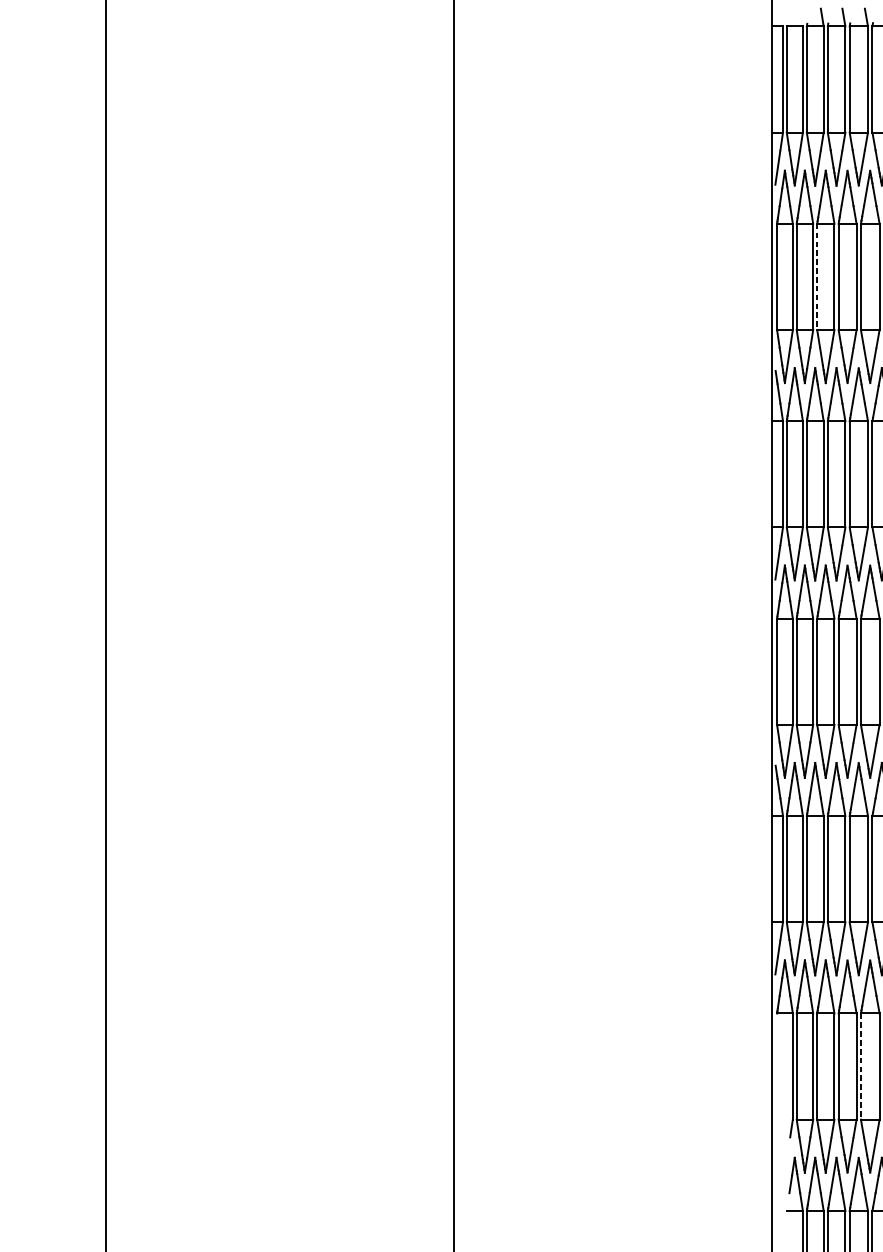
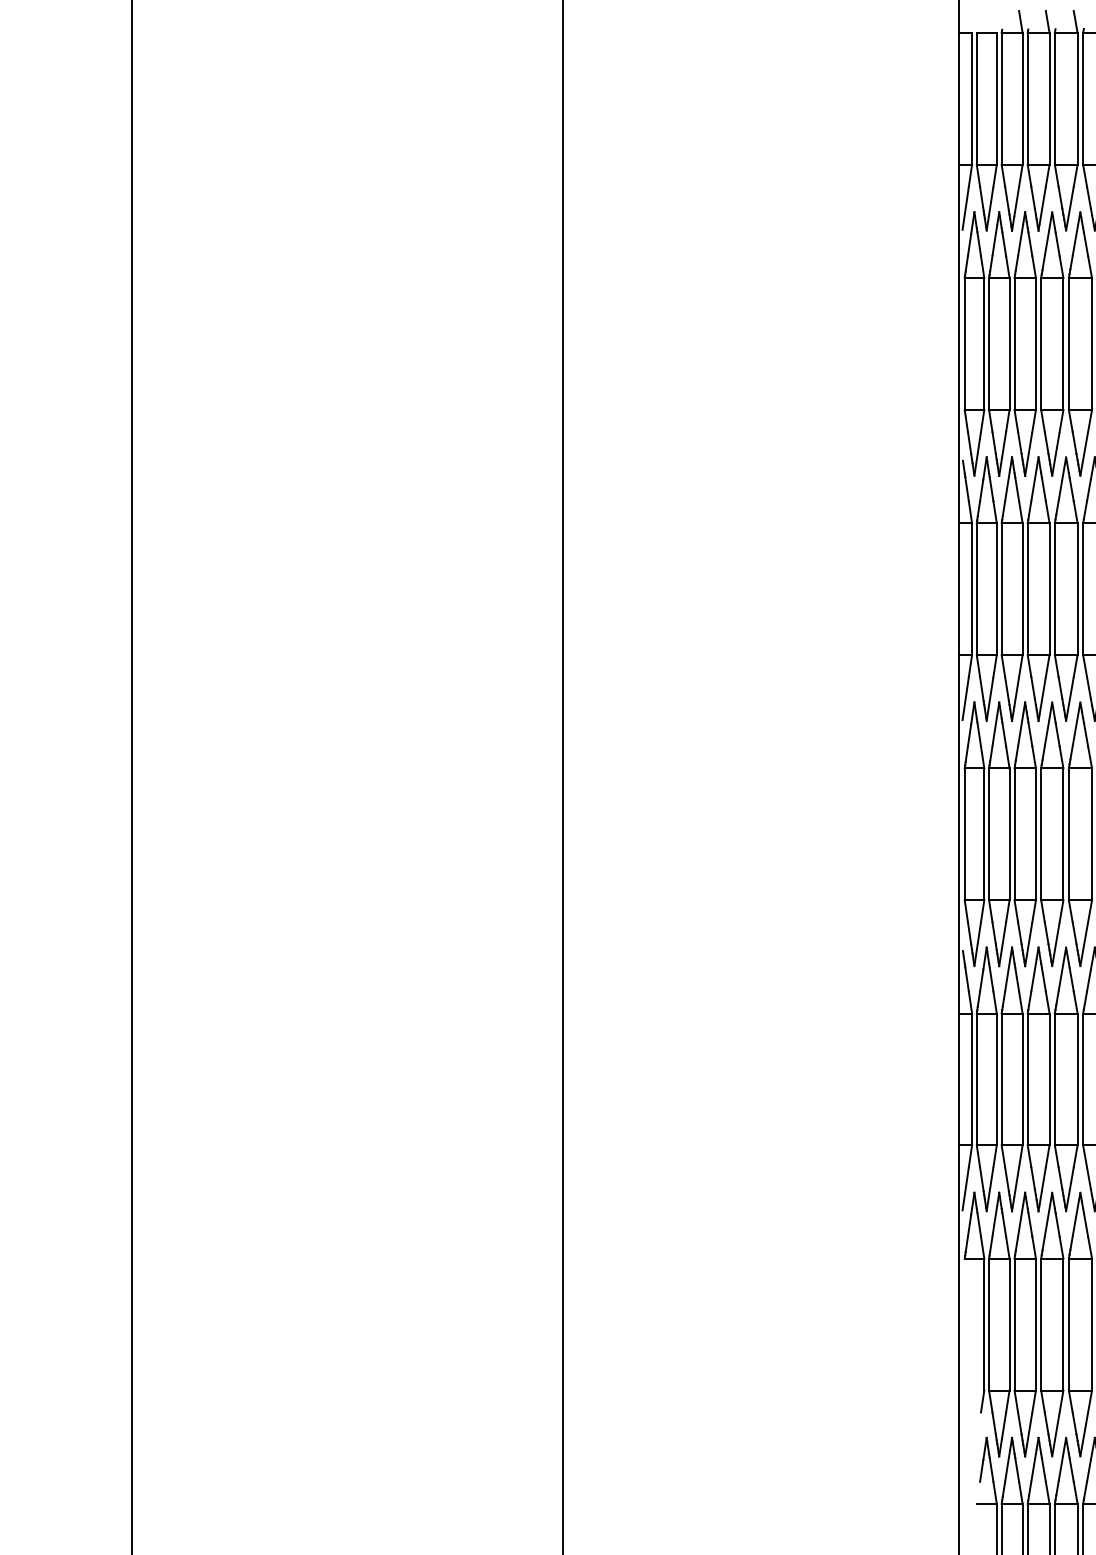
line: (817, 277) -> (1014, 344), dashed -> solid
line: (860, 1066) -> (1068, 1324), dashed -> solid

